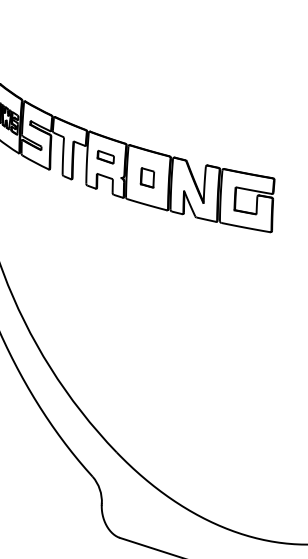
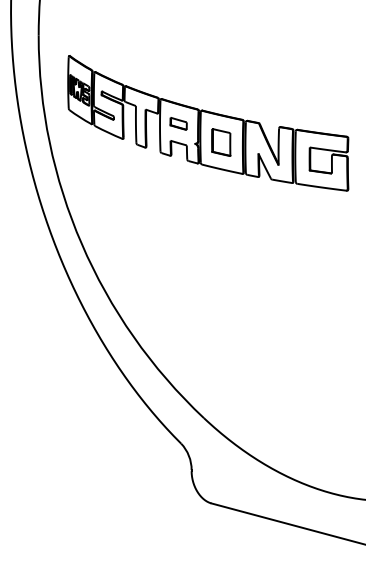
part: (147, 177) -> (221, 142), size x1.43

